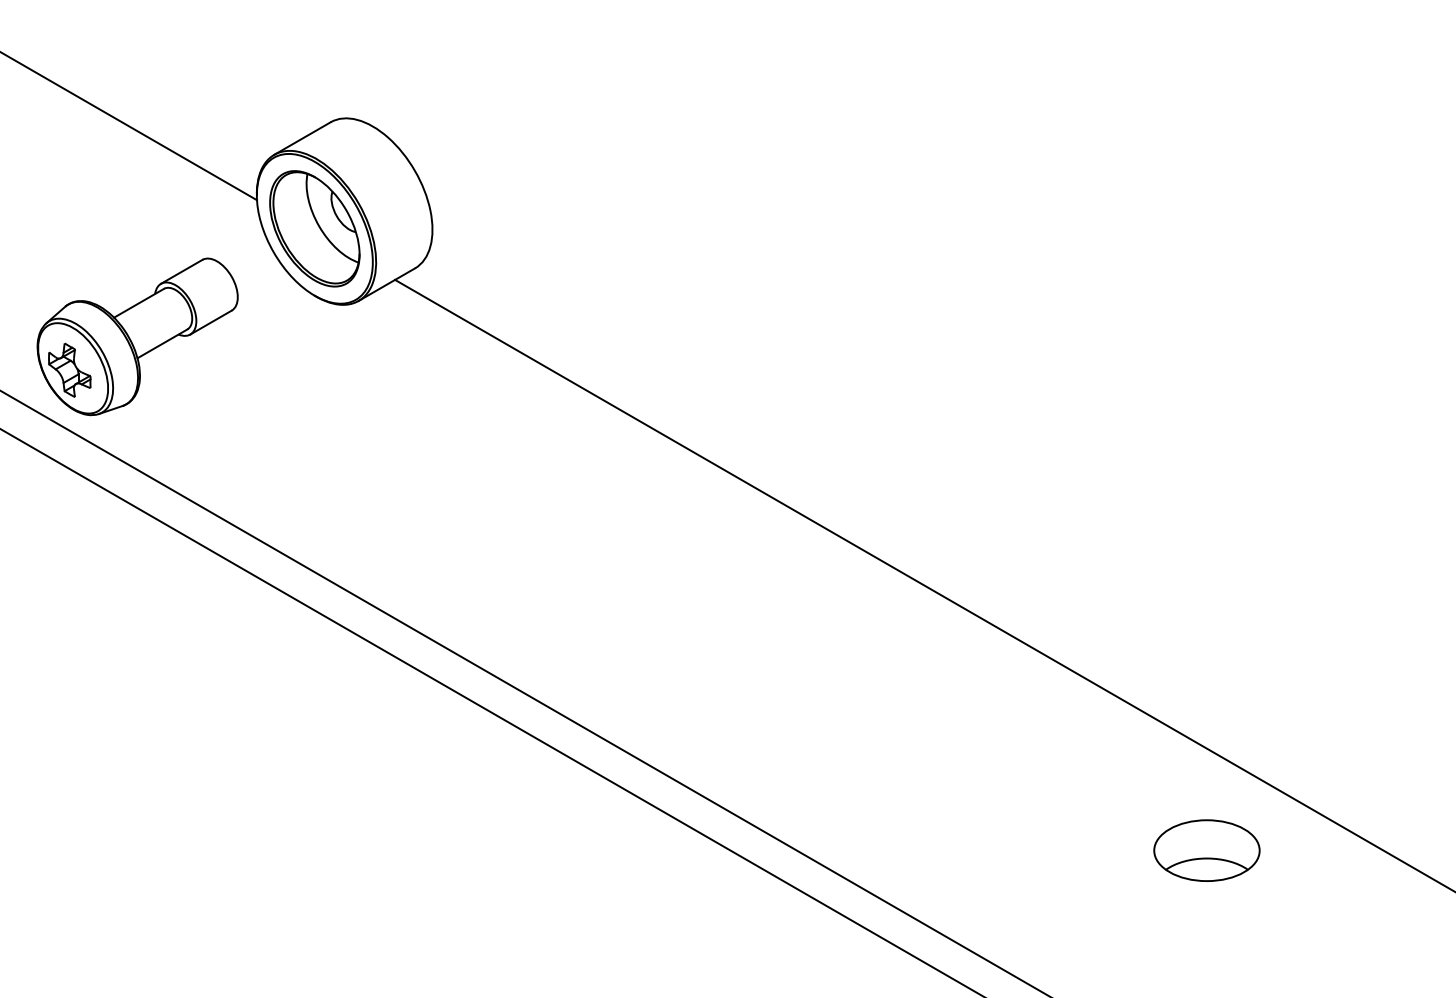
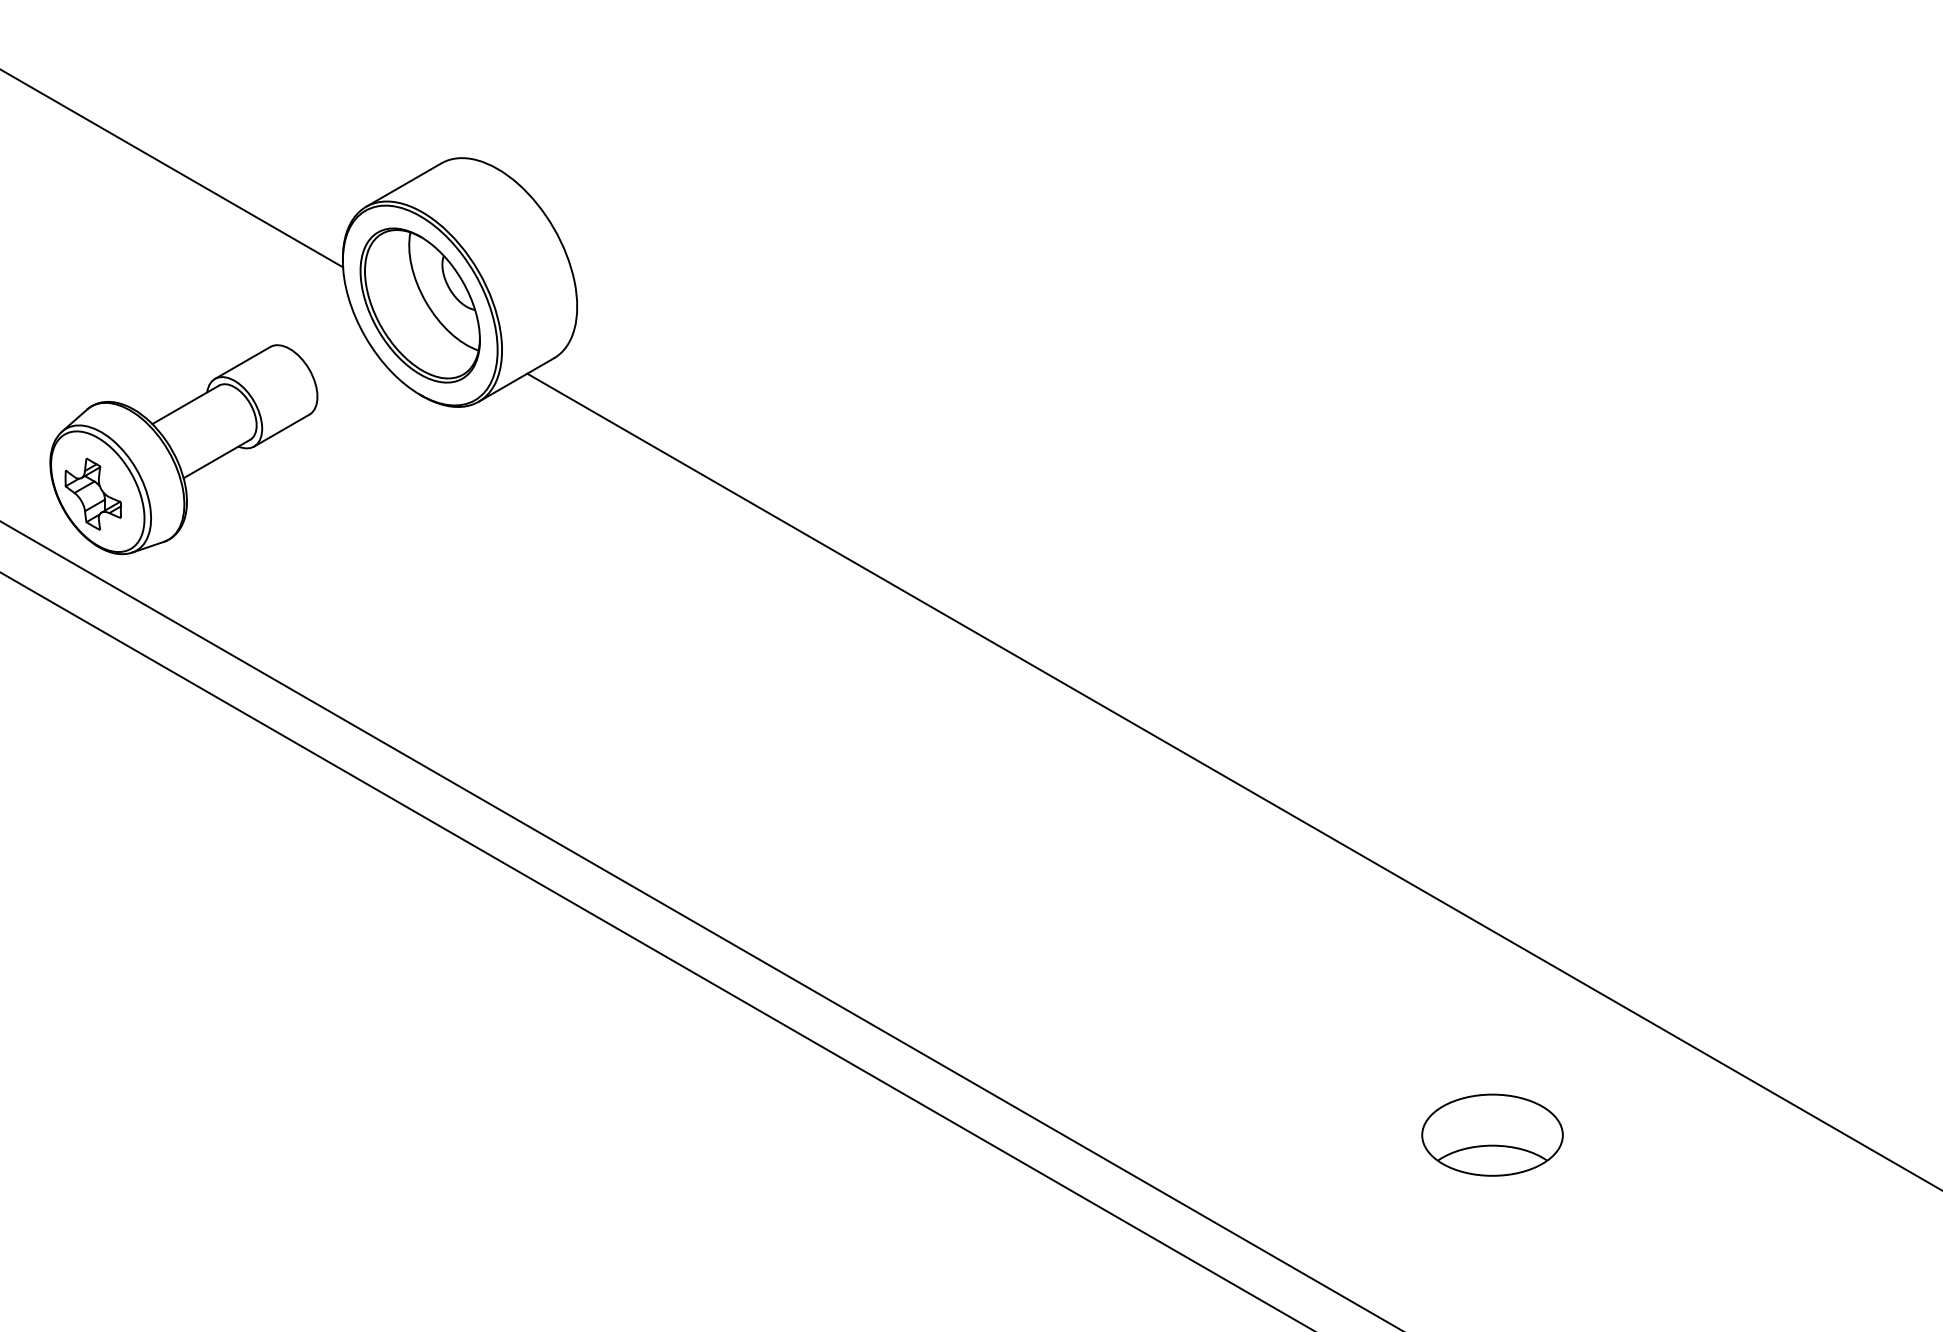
part: (1206, 850) -> (1492, 1134), moved

